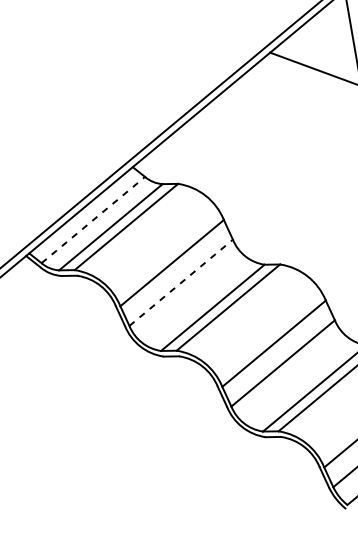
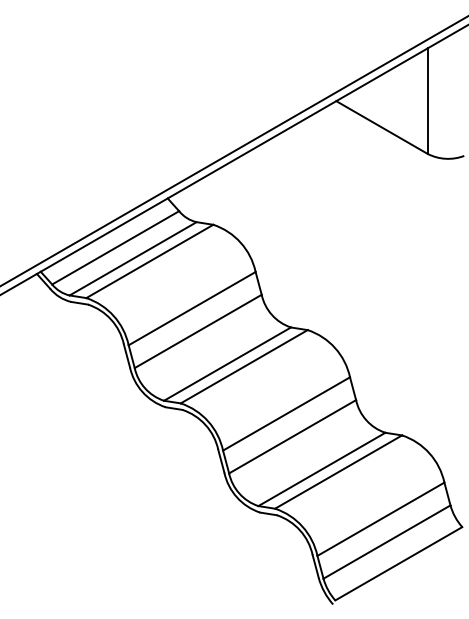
line: (94, 219) -> (116, 247), dashed -> solid
line: (181, 282) -> (198, 331), dashed -> solid

